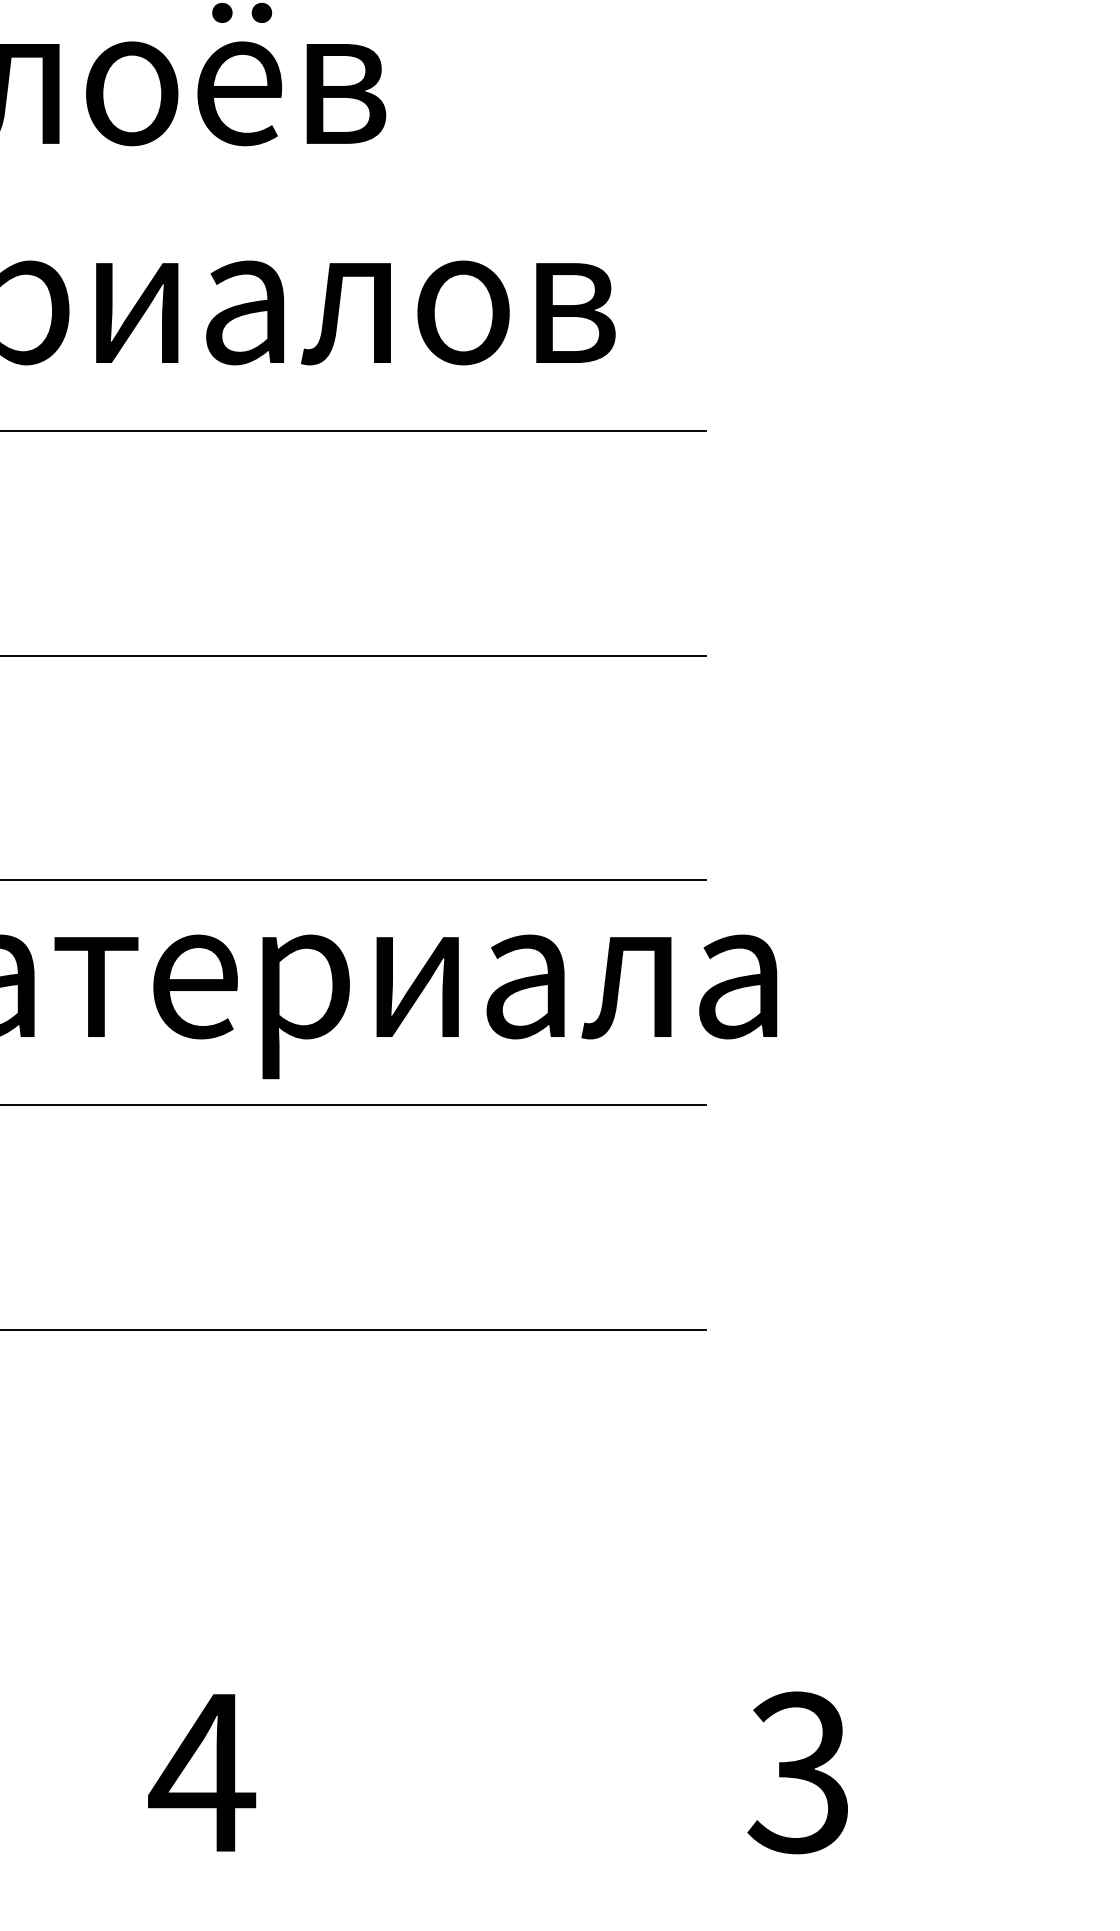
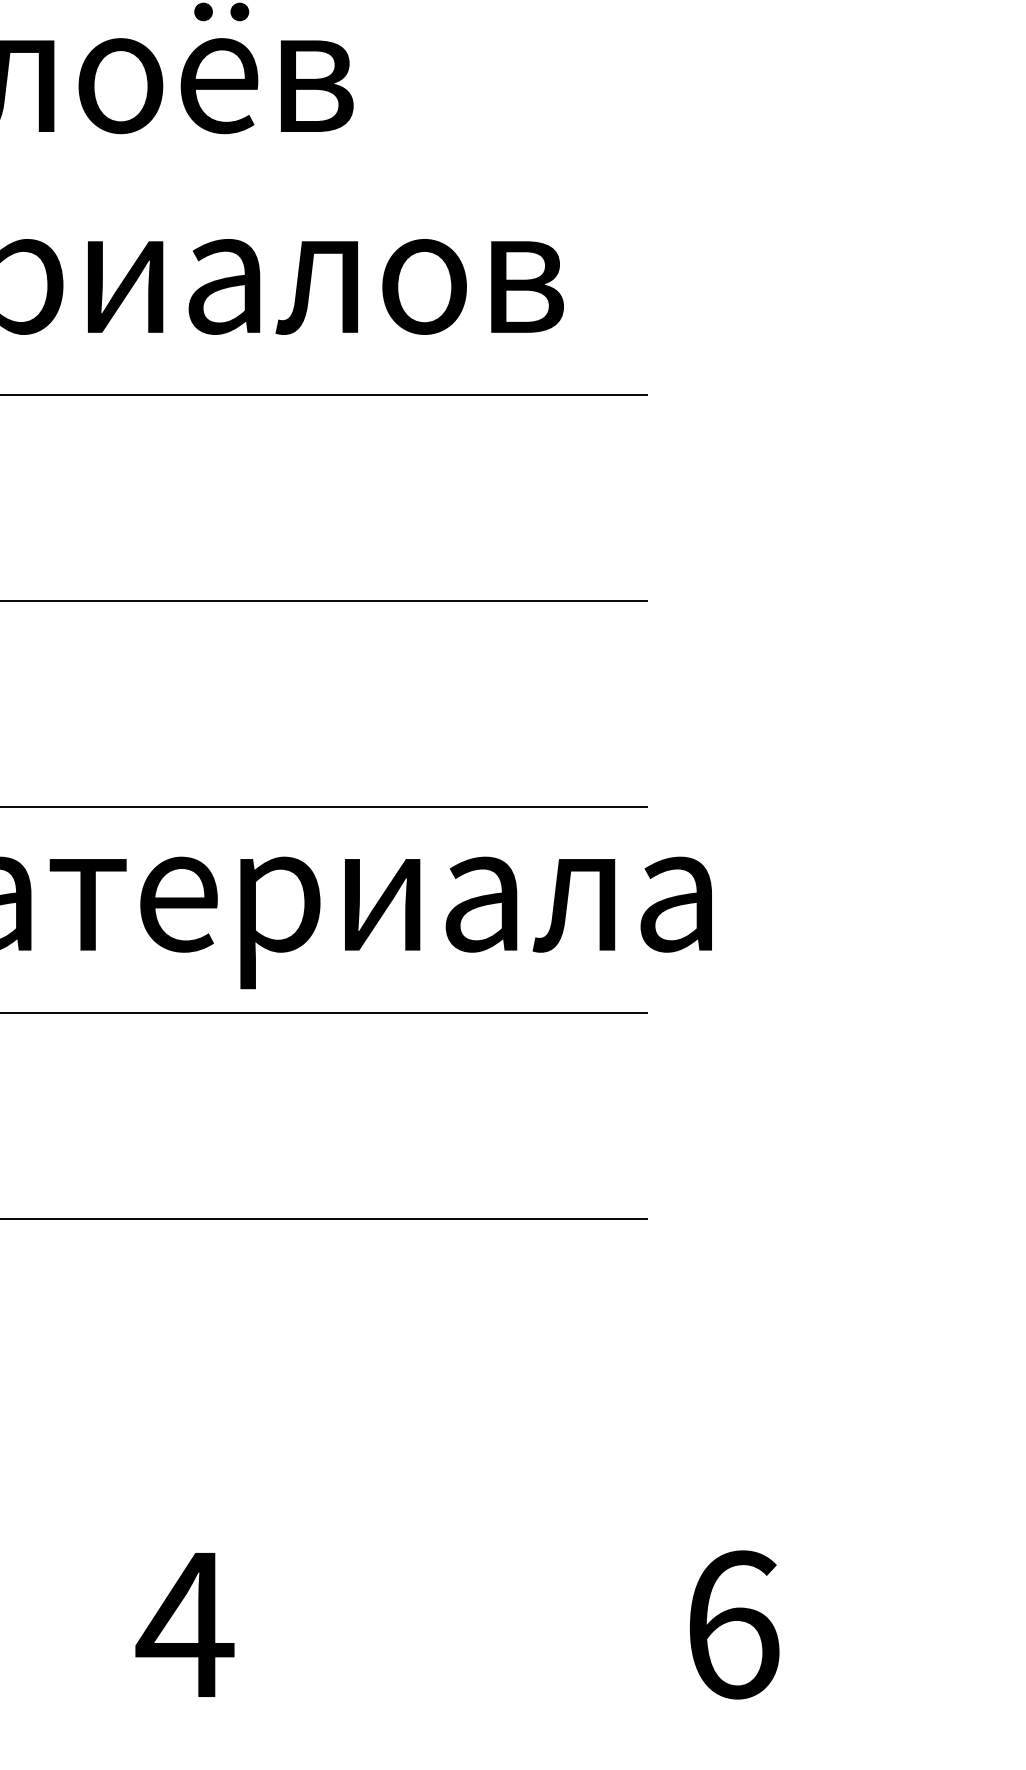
text: (798, 1772) -> (731, 1624), 3 -> 6

